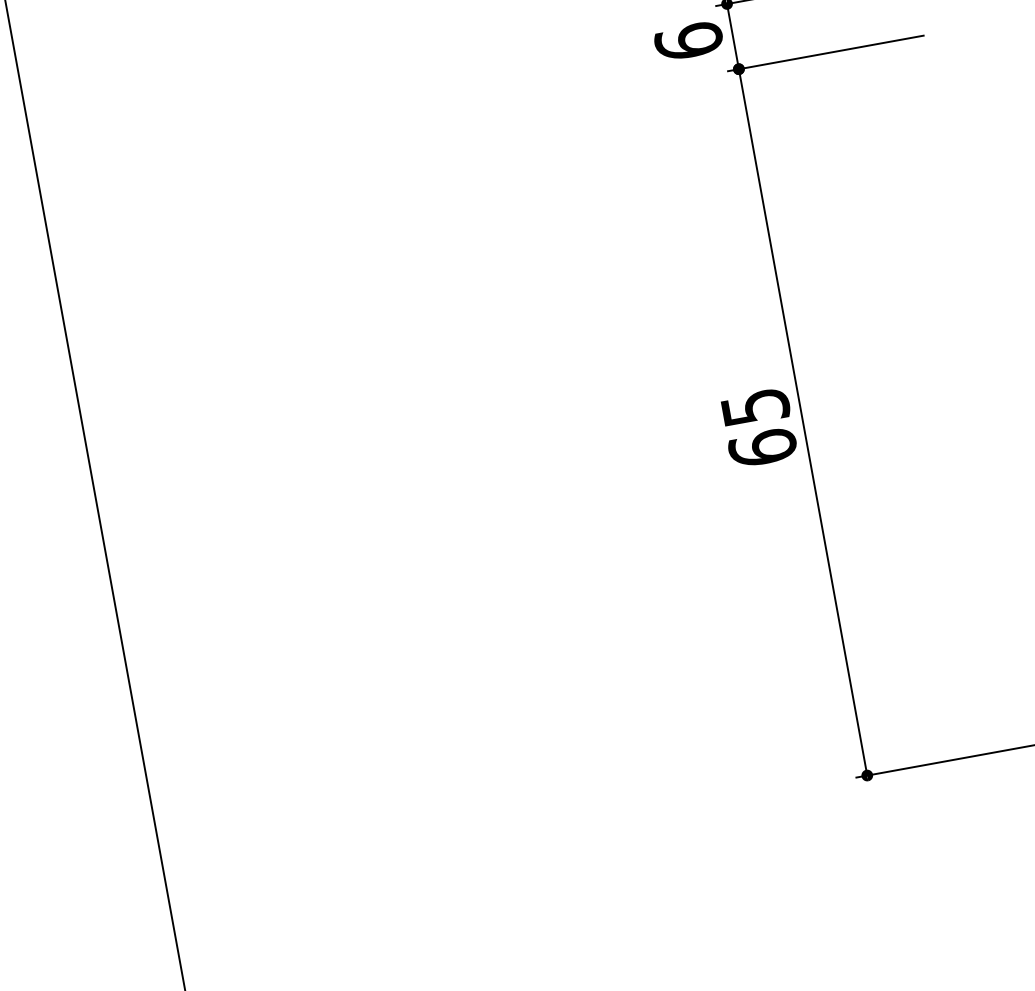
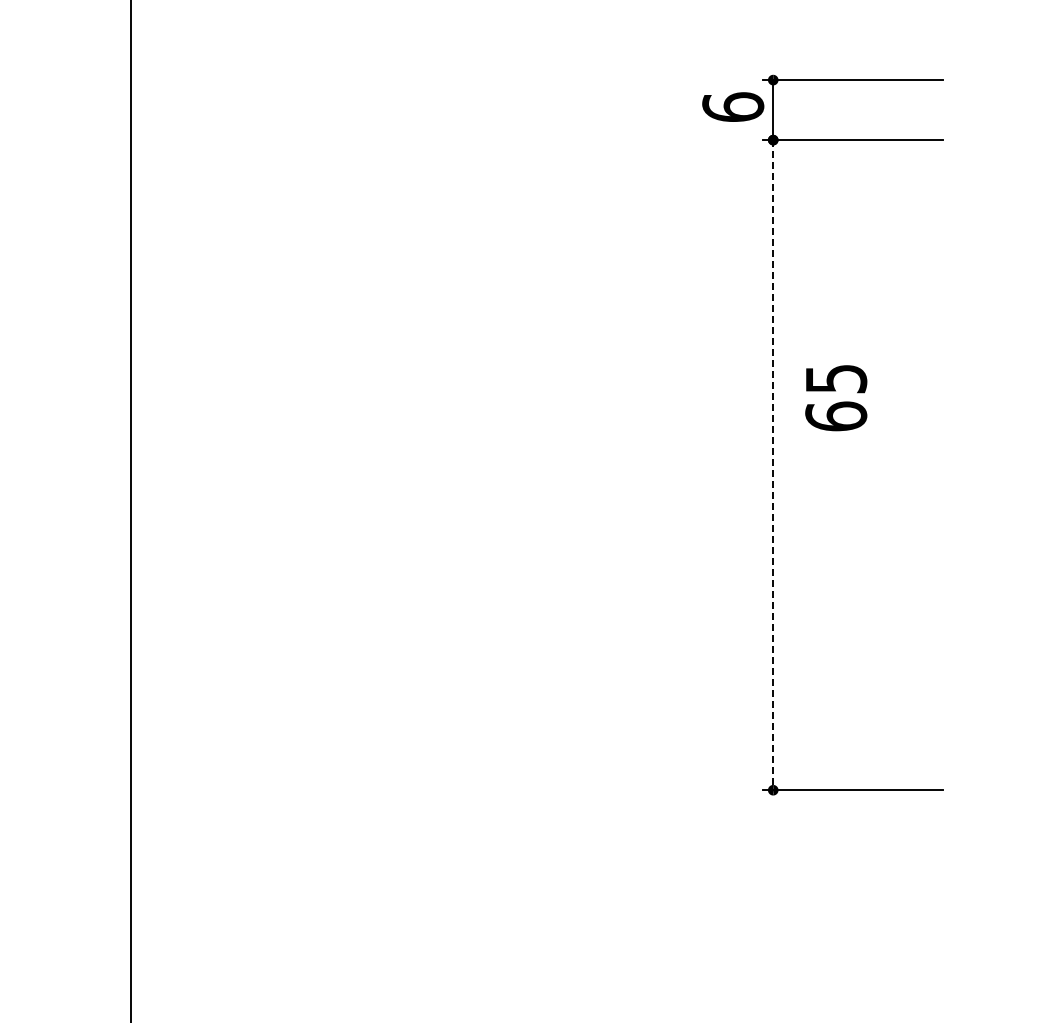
line: (803, 422) -> (773, 465), solid -> dashed
text: (759, 428) -> (836, 398), moved

